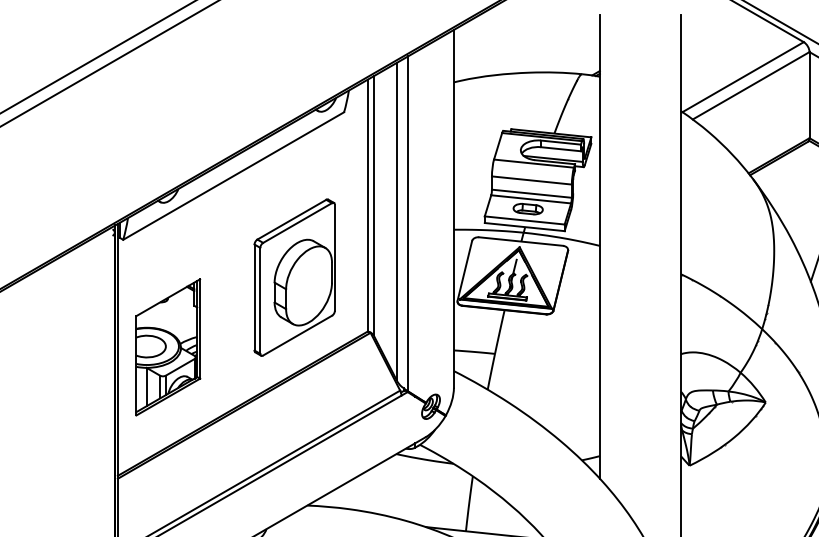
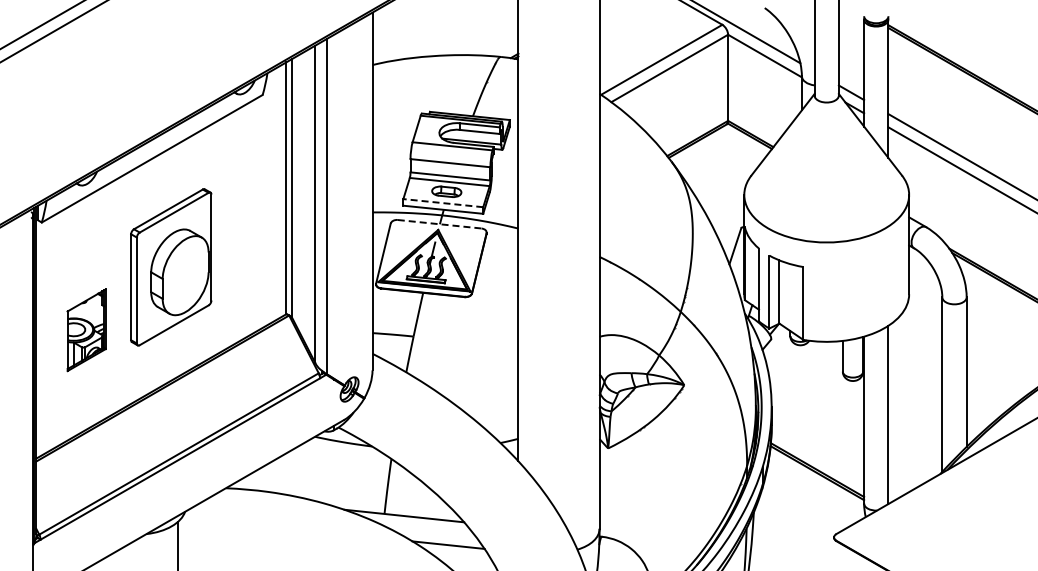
line: (523, 220) -> (442, 203), solid -> dashed
line: (521, 241) -> (440, 224), solid -> dashed
part: (294, 277) -> (171, 267), moved
part: (167, 347) -> (86, 330), size x0.6

